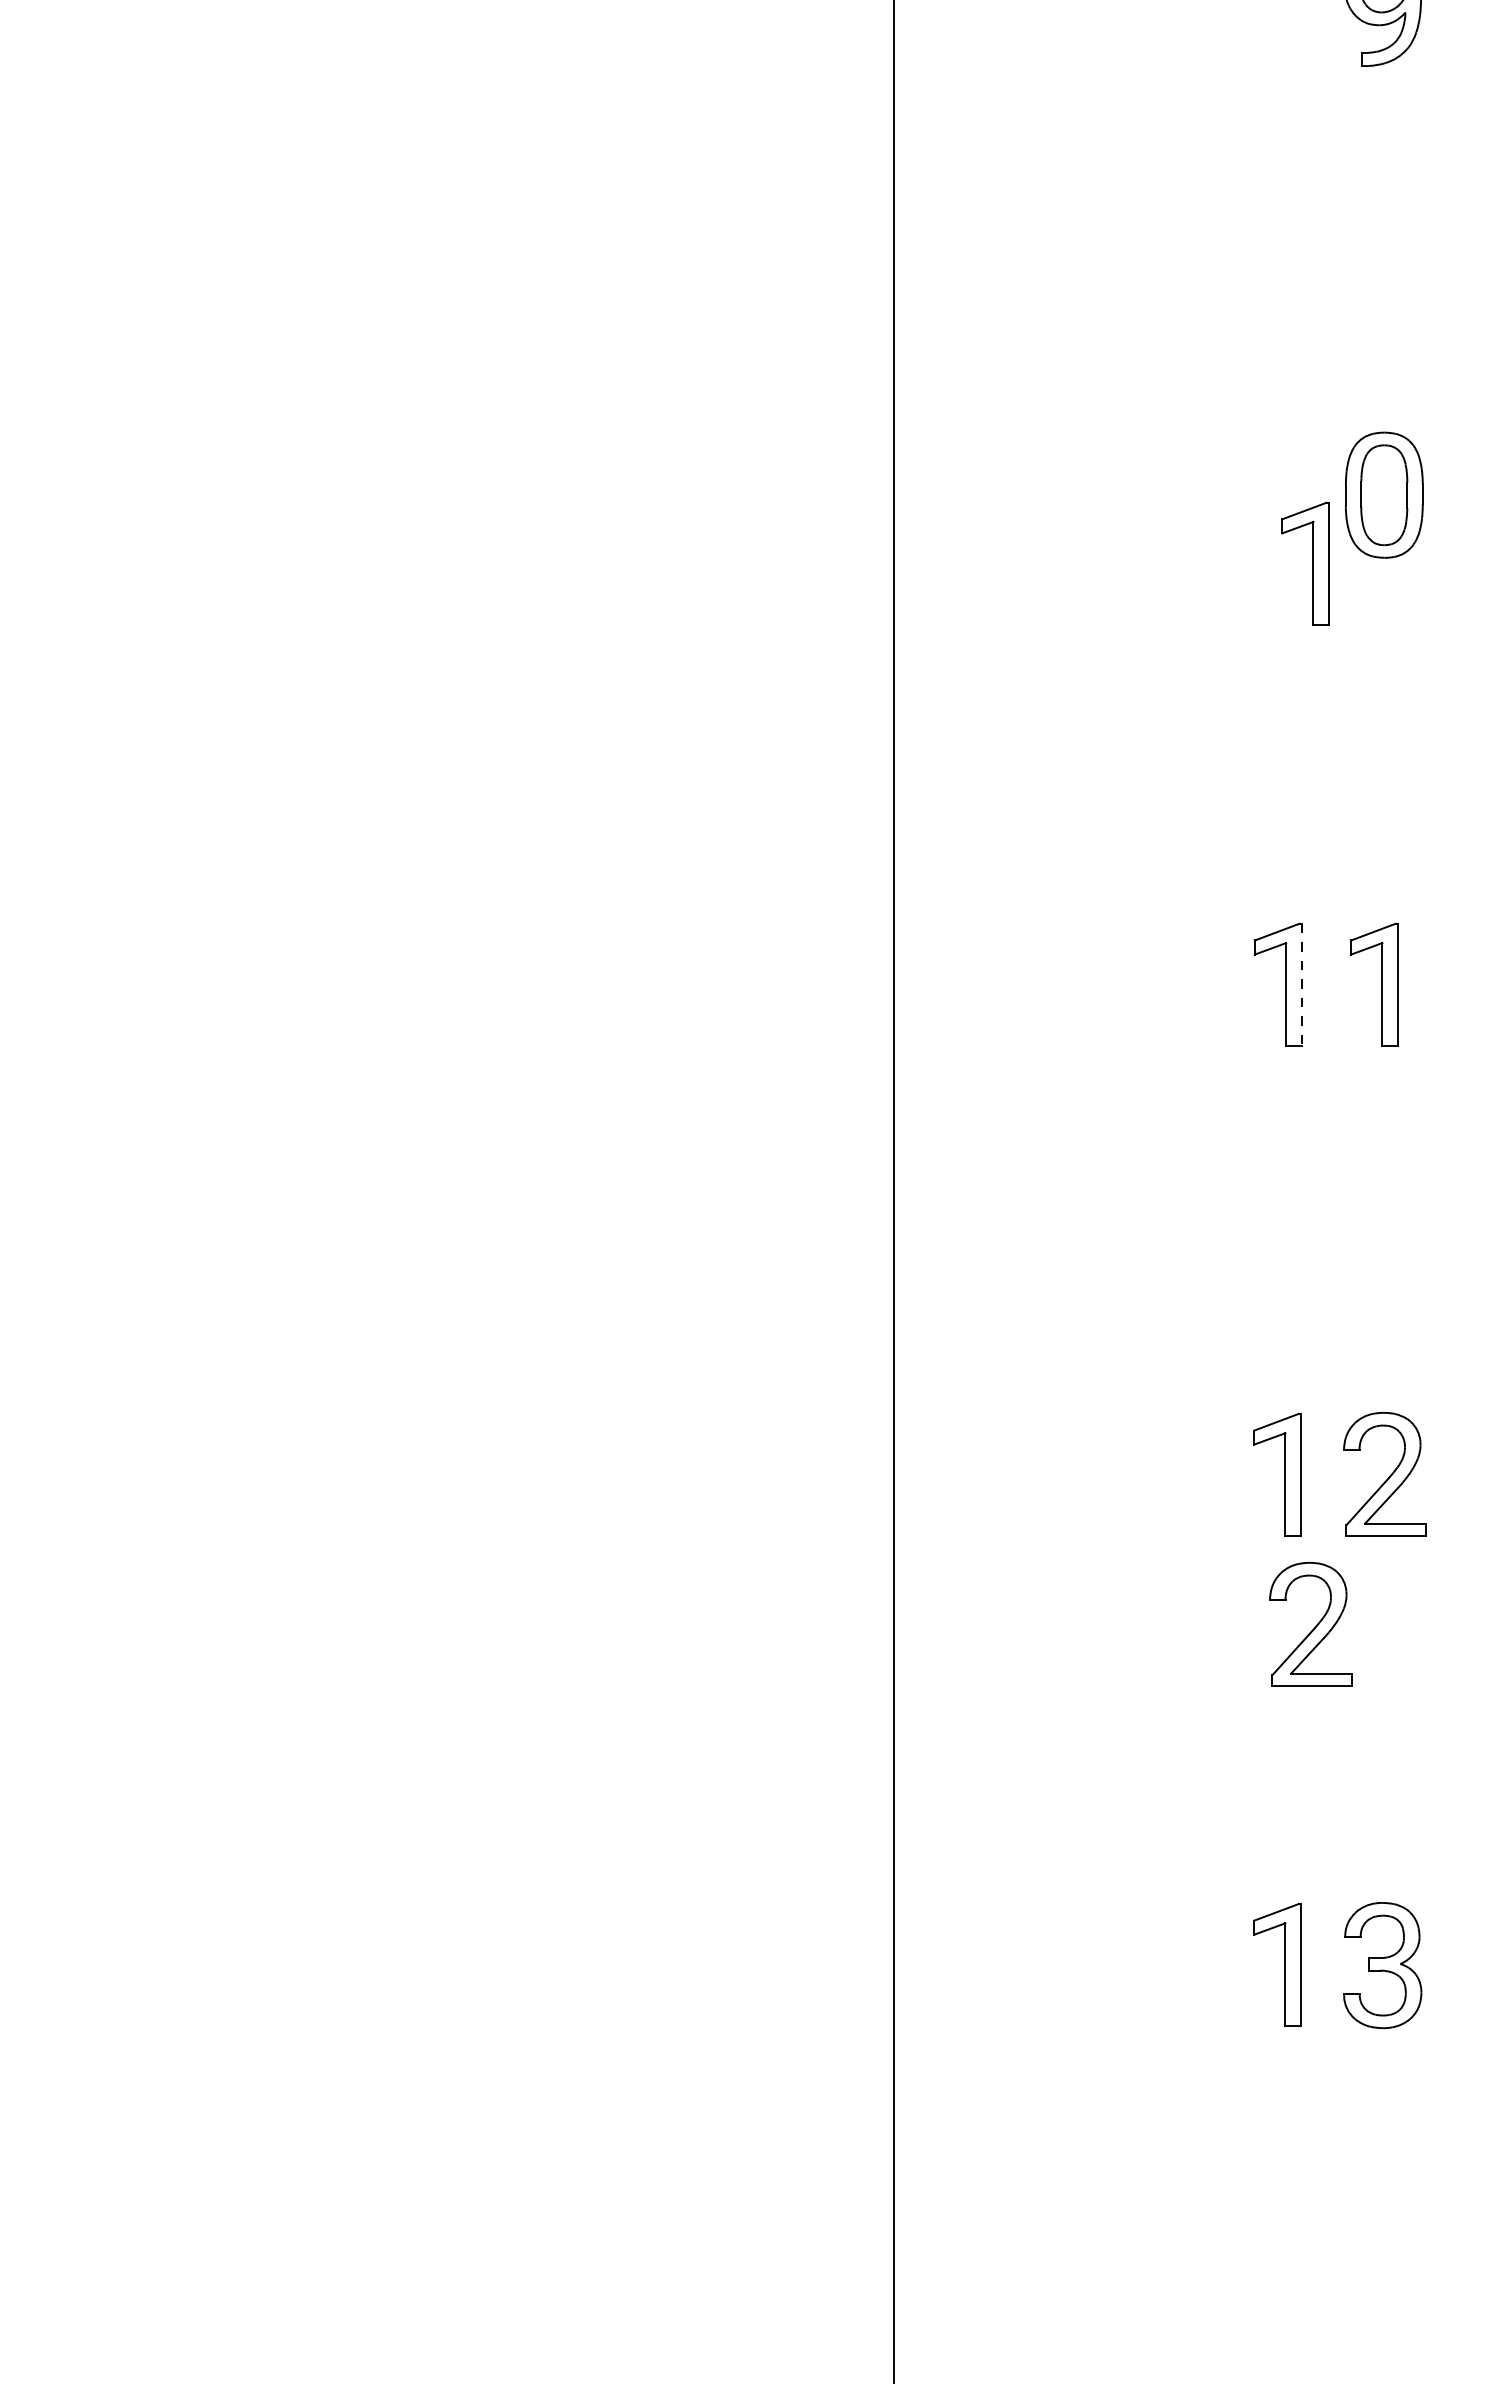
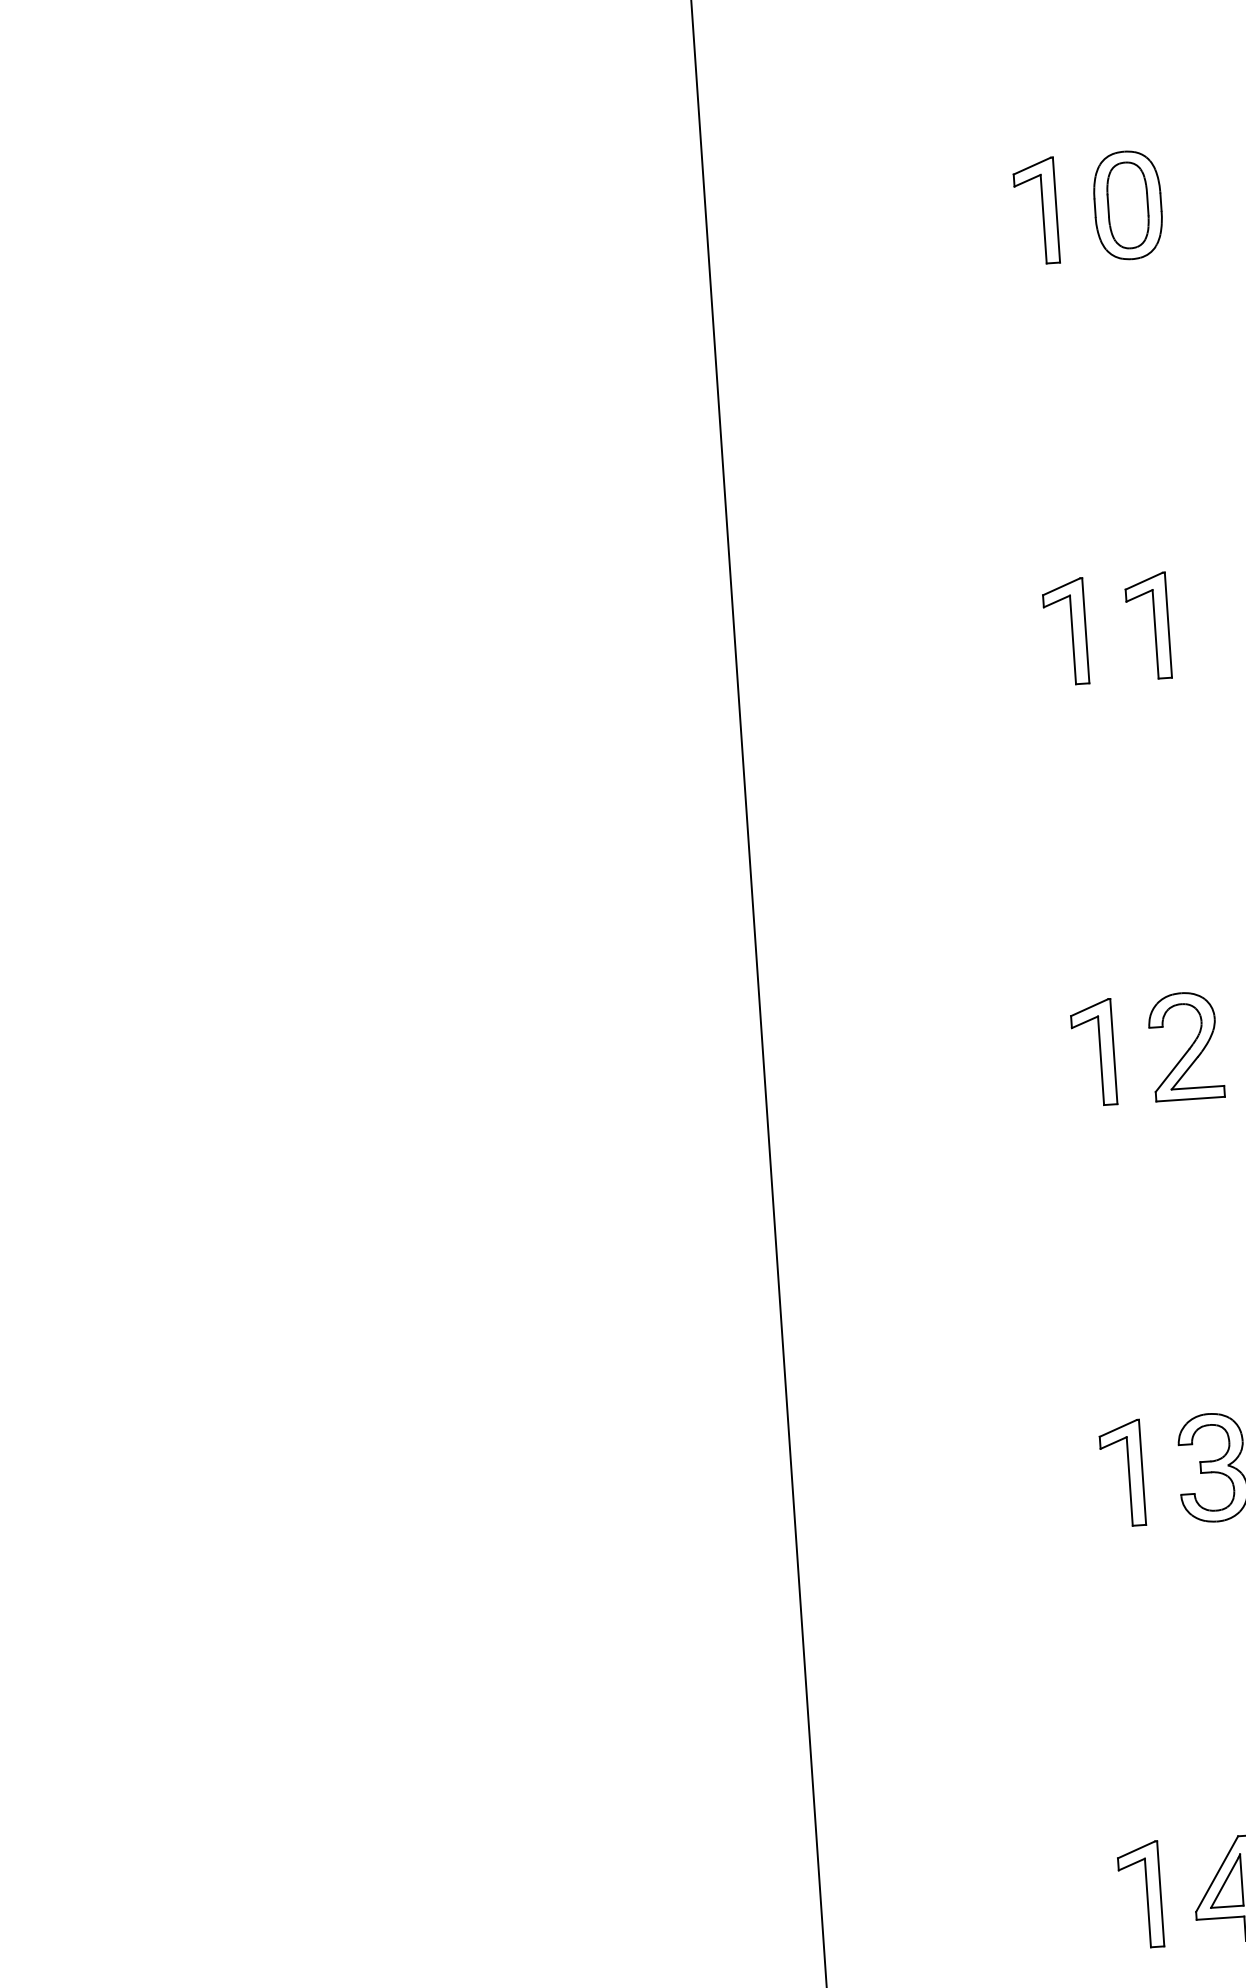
part: (1312, 563) -> (1042, 210), moved
line: (1301, 985) -> (1085, 631), dashed -> solid
part: (1310, 1624) -> (1130, 1179), removed

